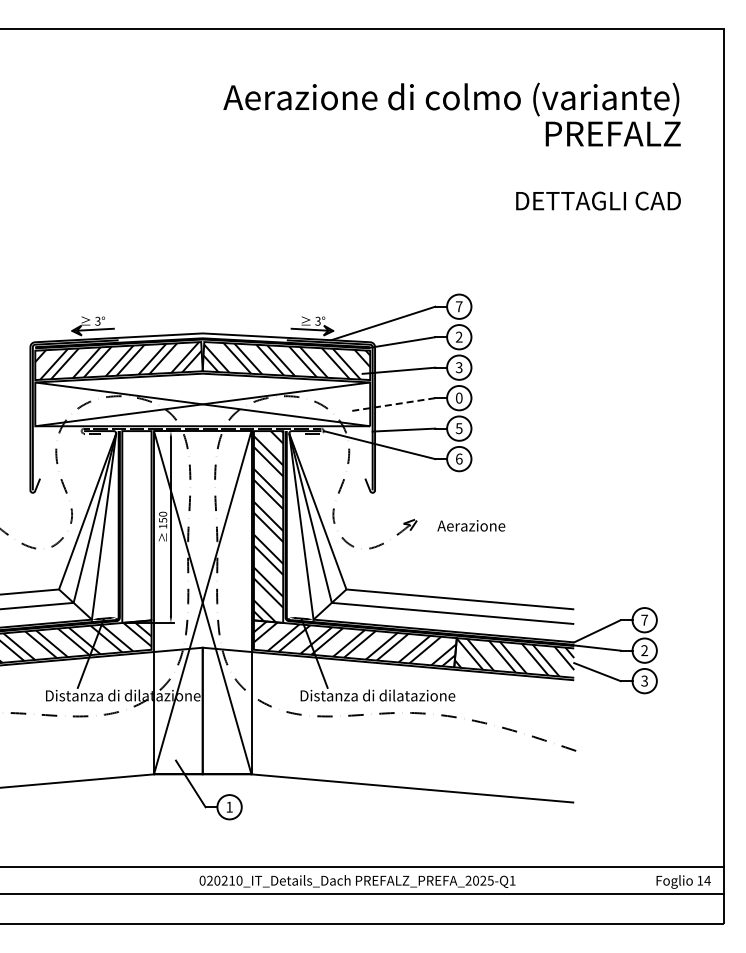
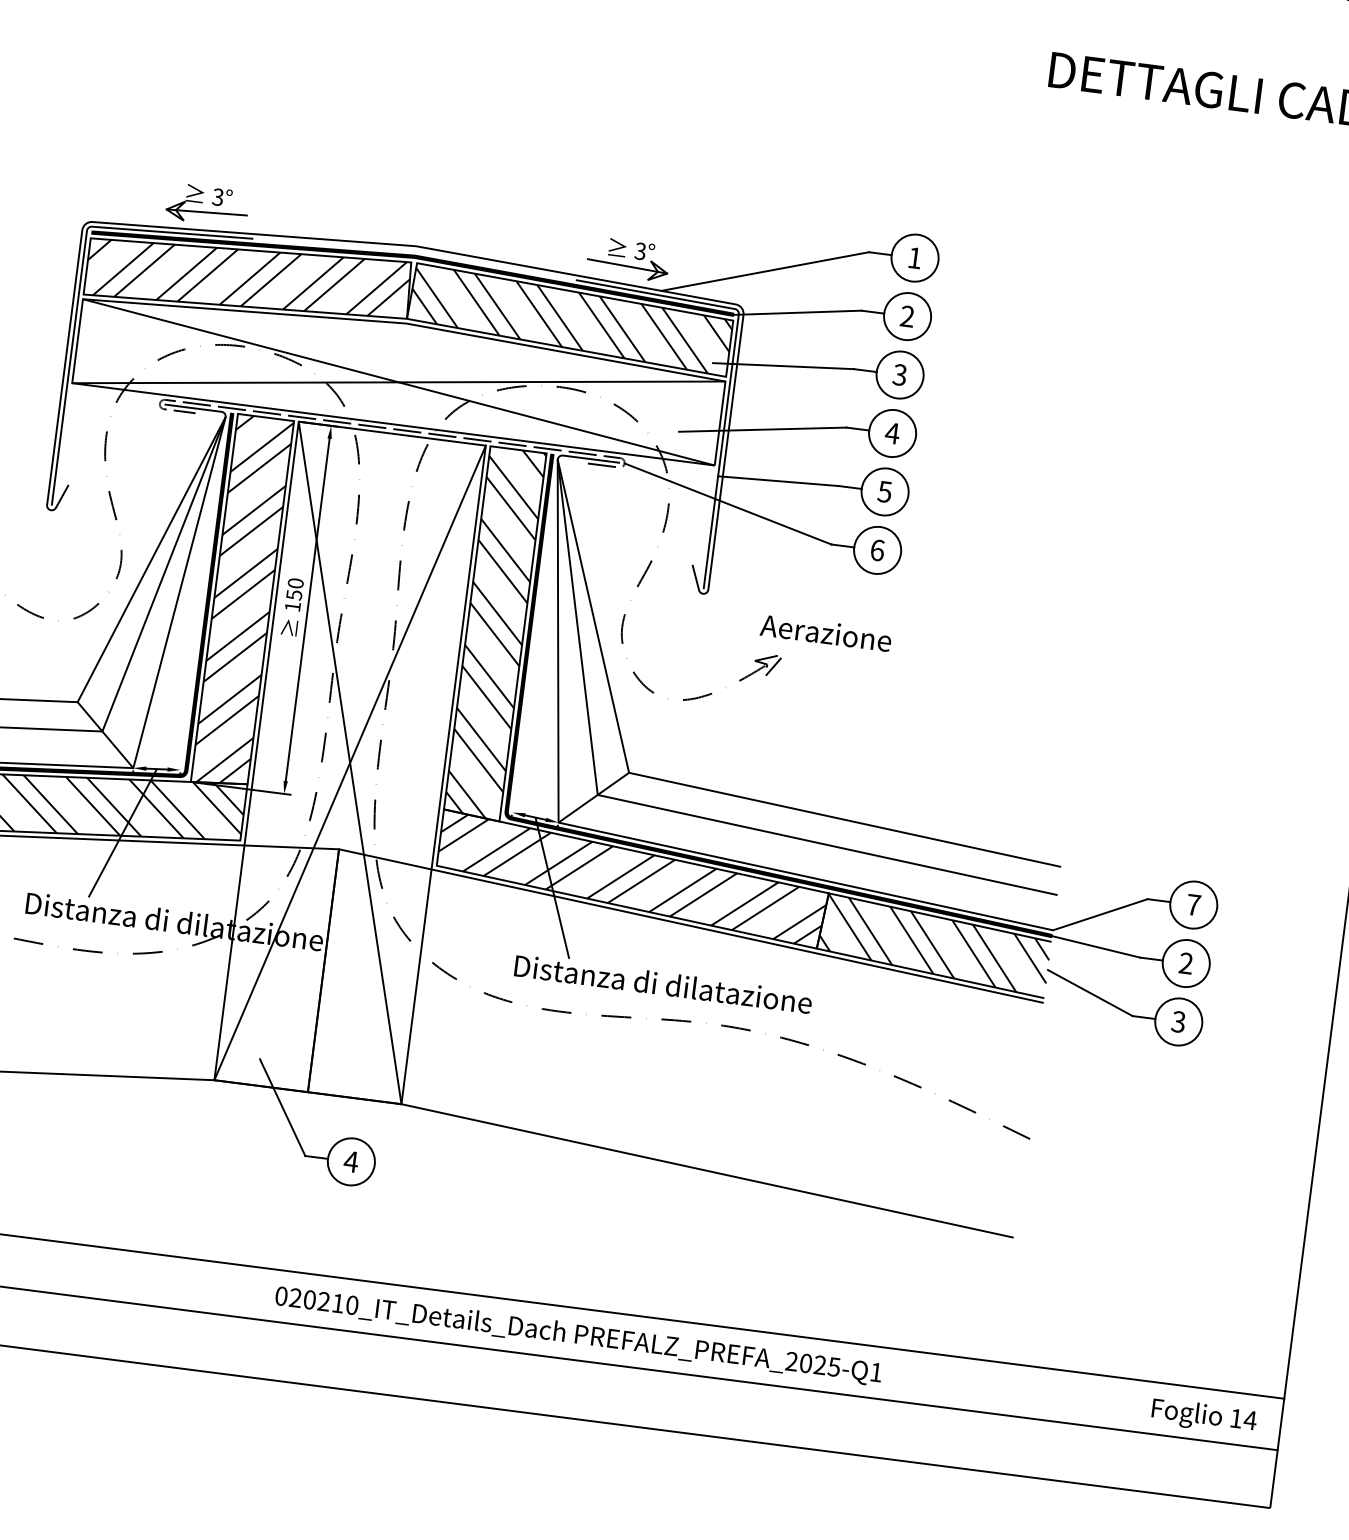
text: (459, 306) -> (915, 257), 7 -> 1
text: (458, 397) -> (891, 432), 0 -> 4
line: (391, 404) -> (760, 429), dashed -> solid
text: (471, 525) -> (826, 632), moved
hatch: (136, 526) -> (241, 600), added
text: (229, 806) -> (351, 1160), 1 -> 4

